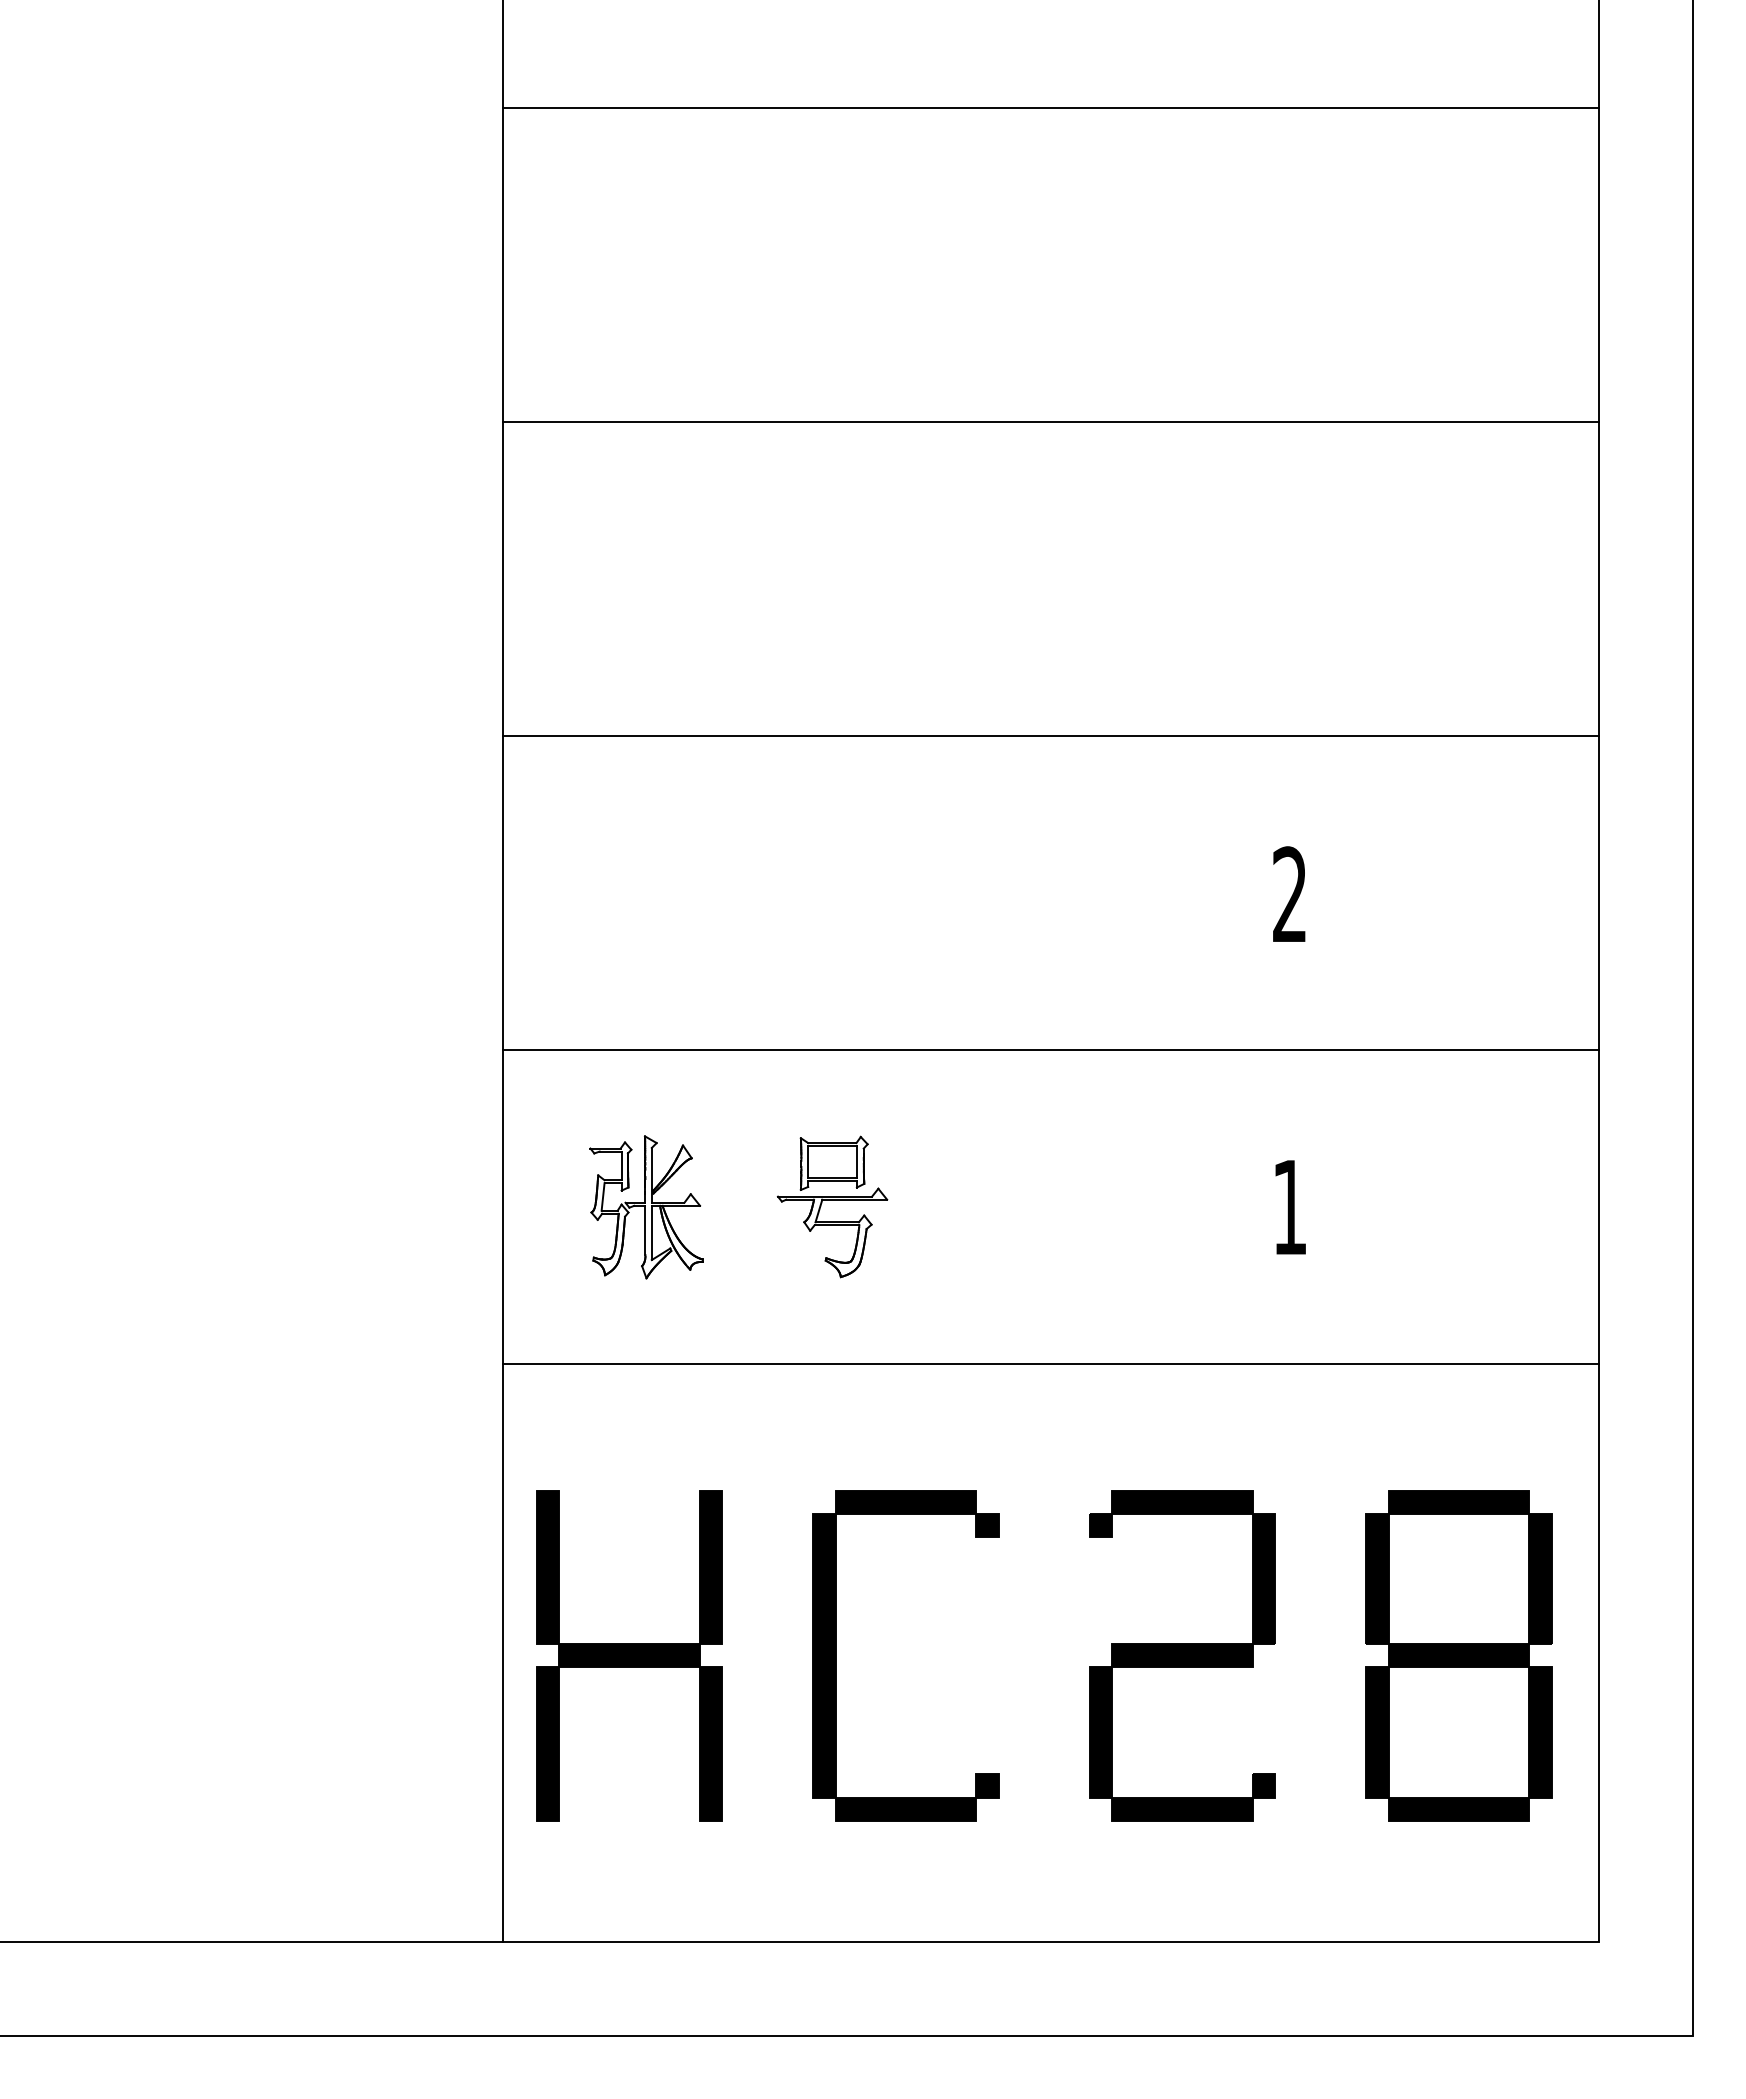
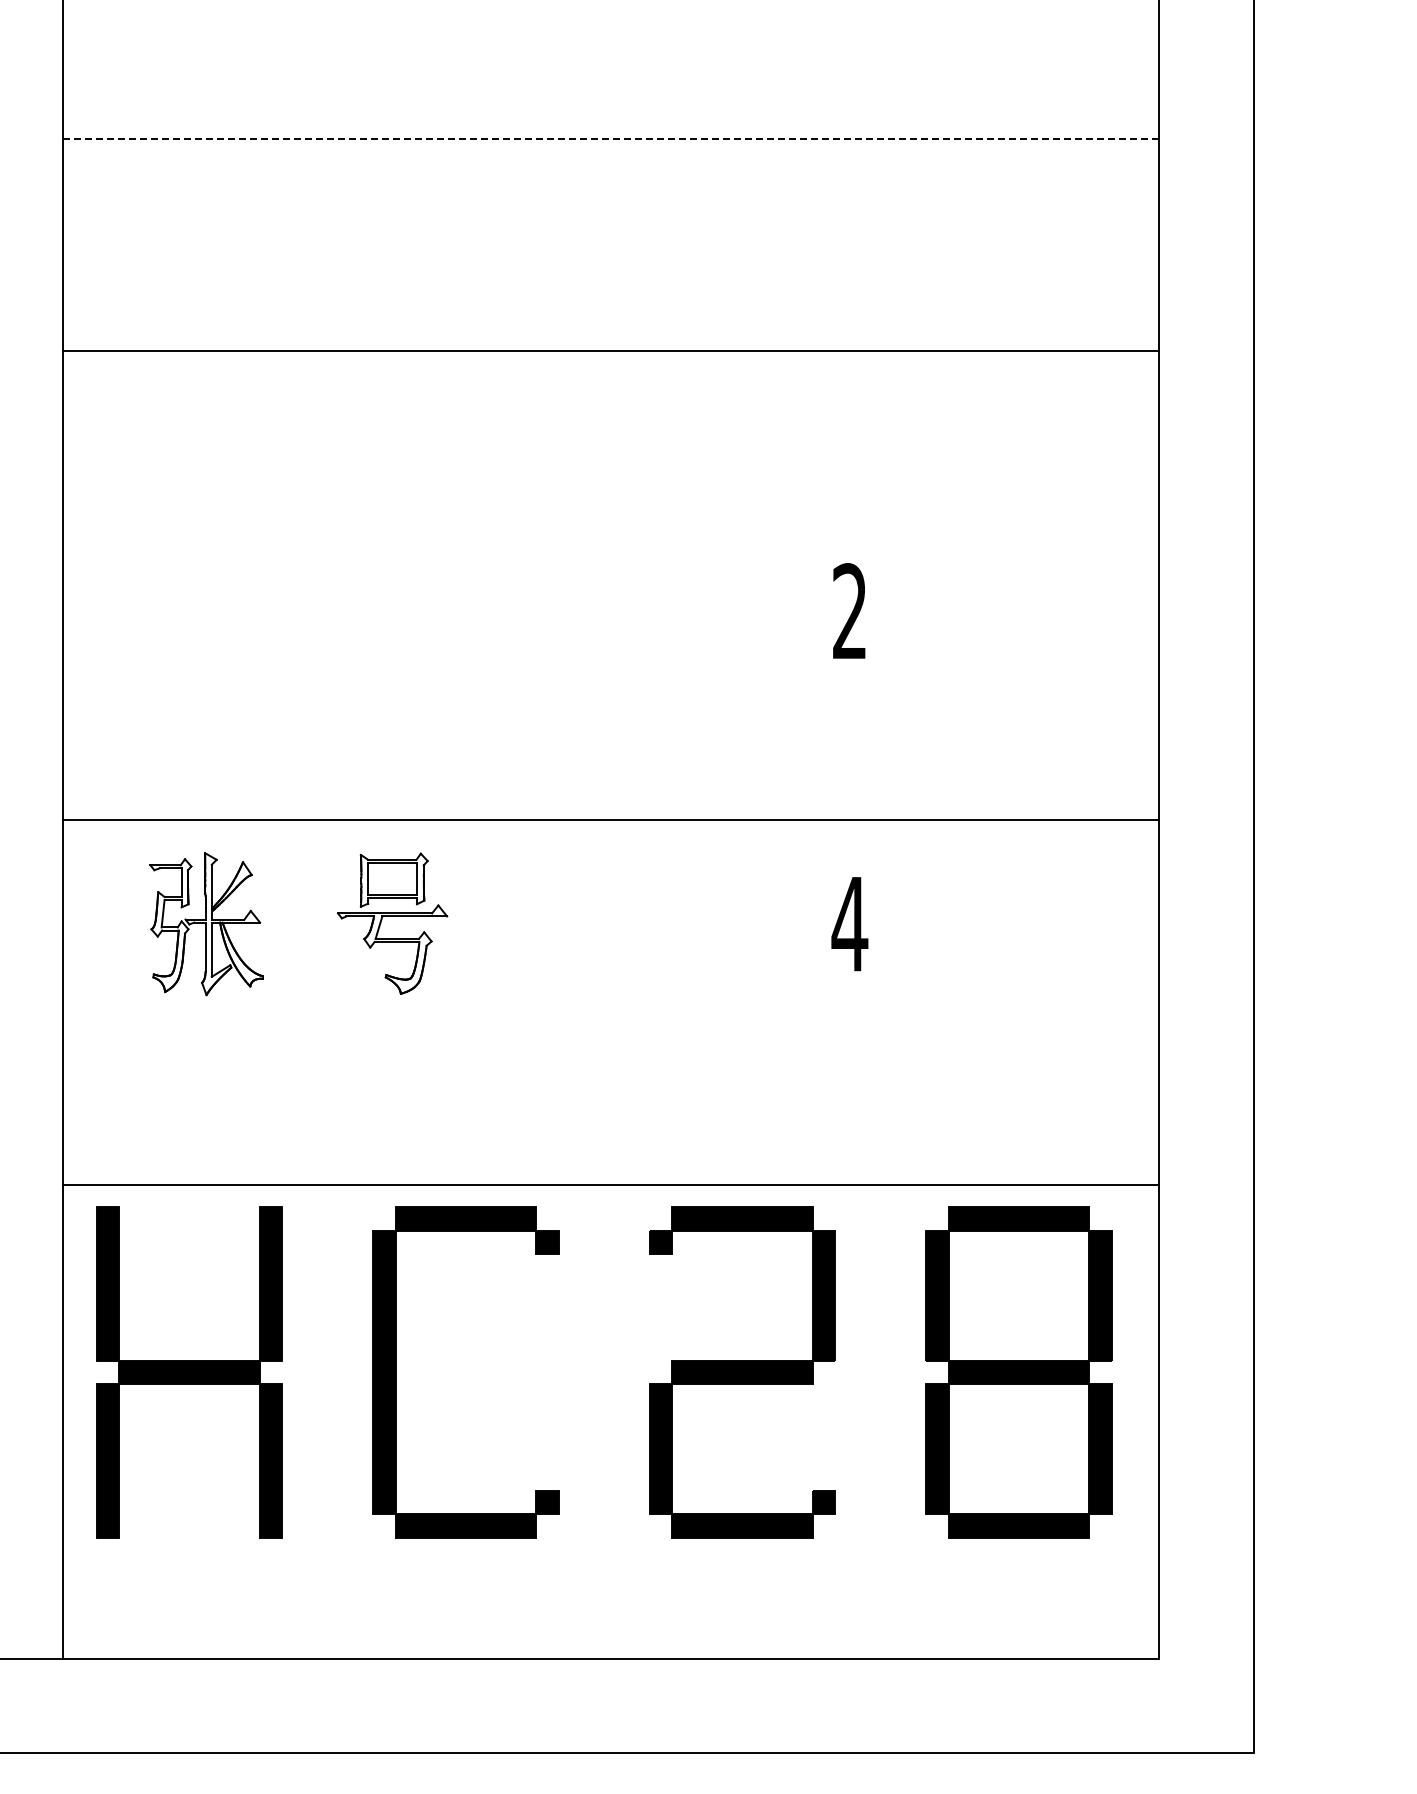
line: (1050, 421) -> (610, 138), solid -> dashed
line: (1050, 736) -> (610, 351), moved
line: (1050, 1050) -> (610, 820), moved
text: (1289, 1207) -> (849, 924), 1 -> 4
line: (1050, 1364) -> (610, 1185), moved

